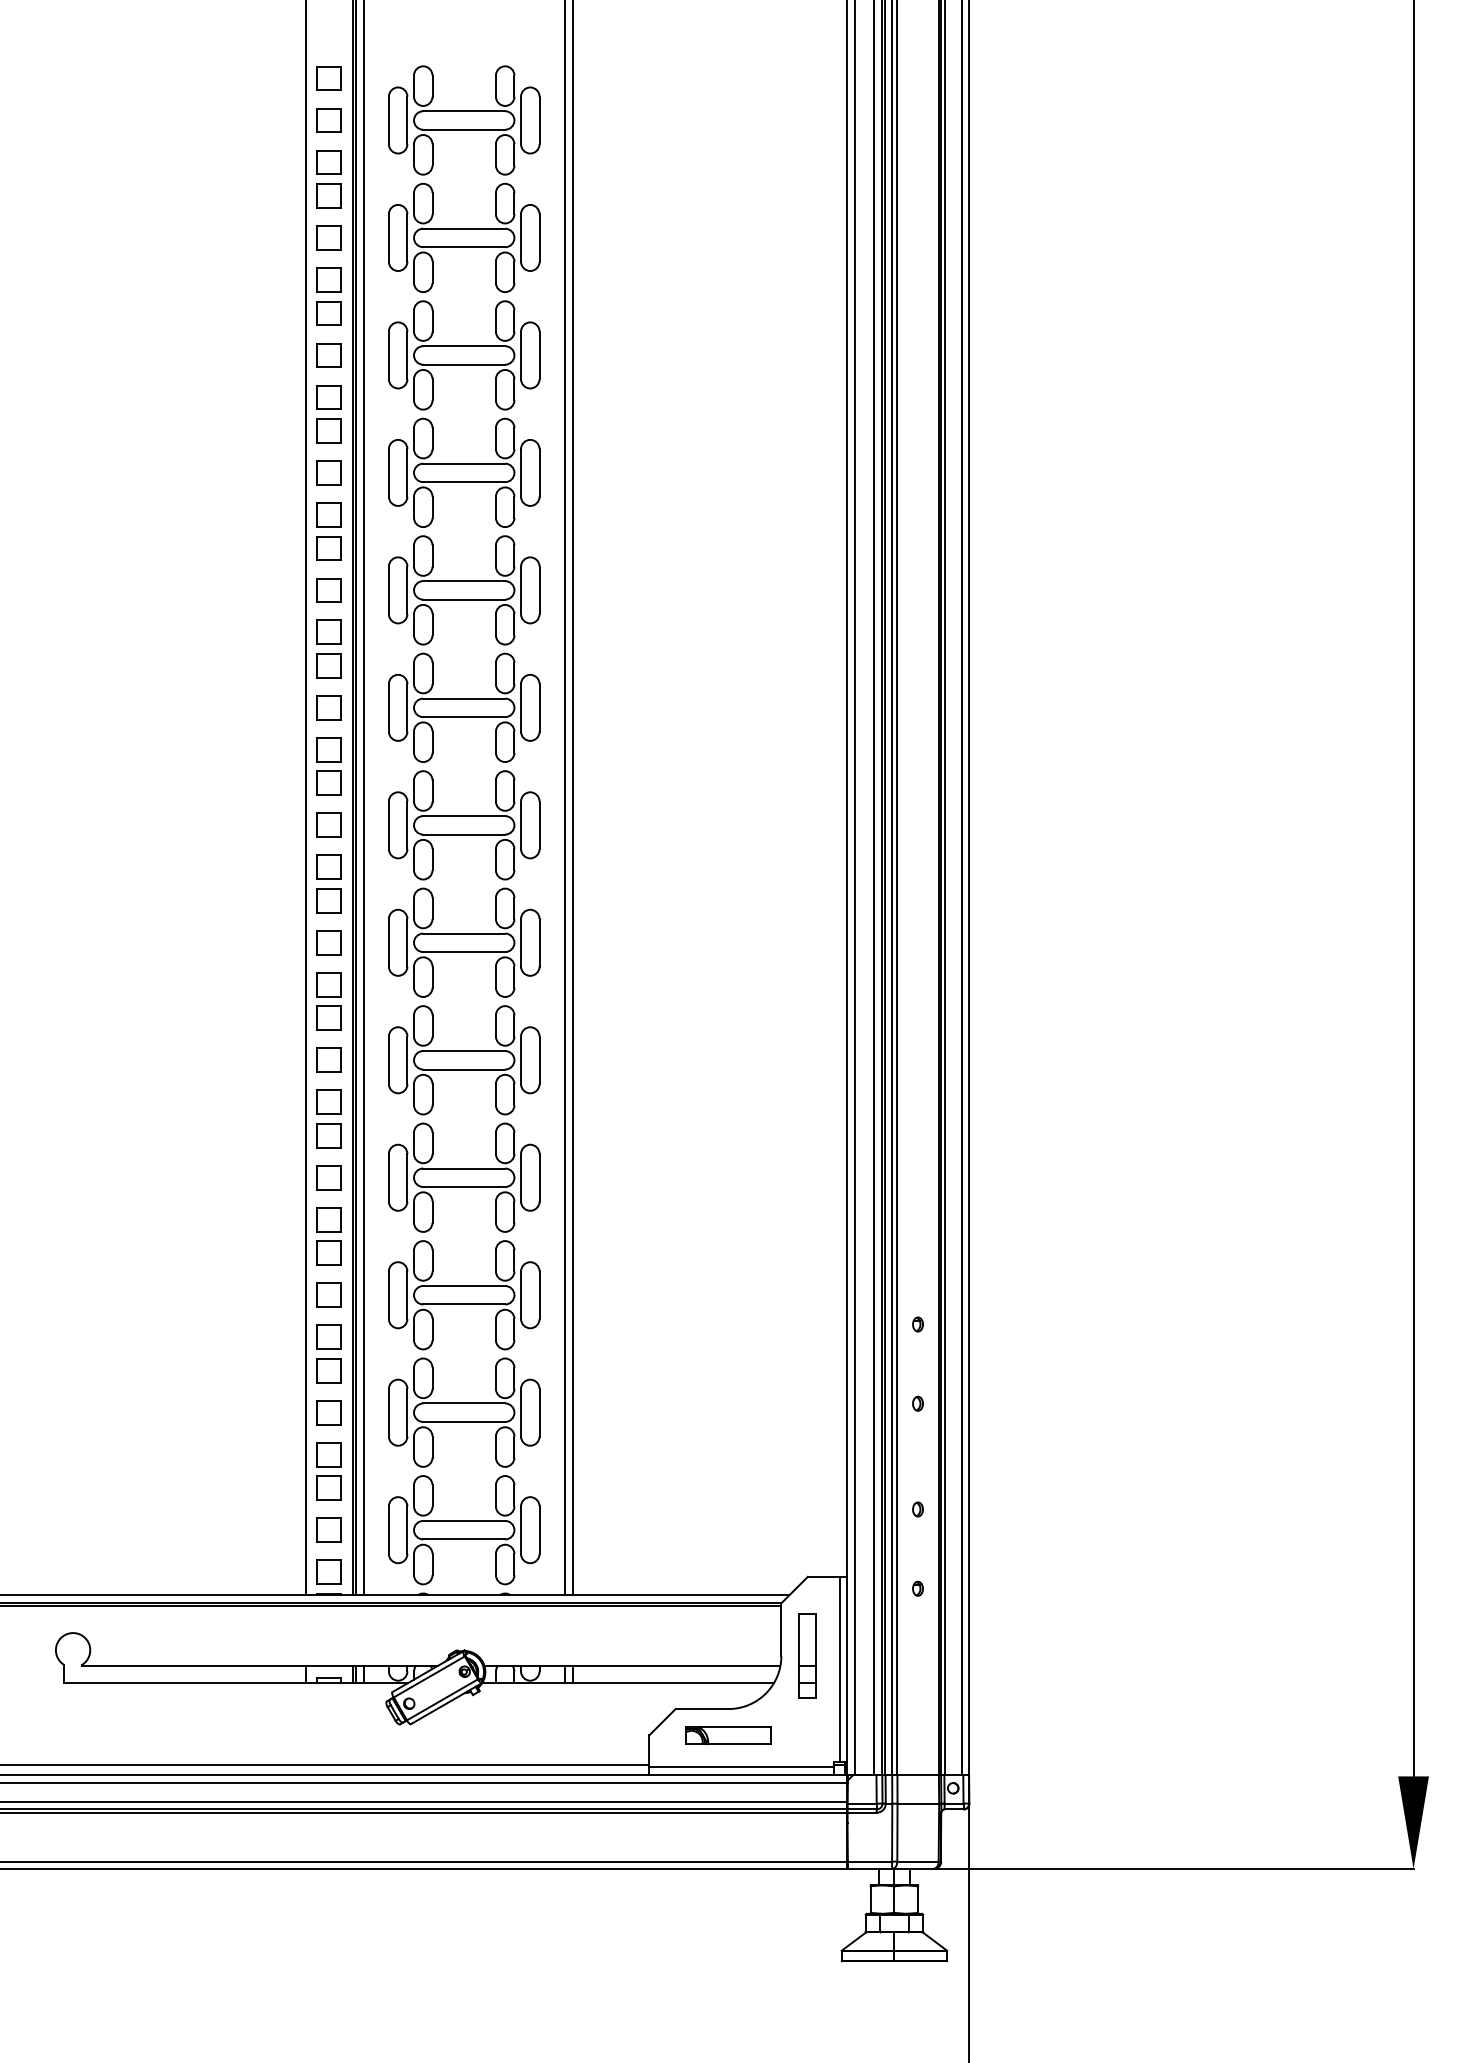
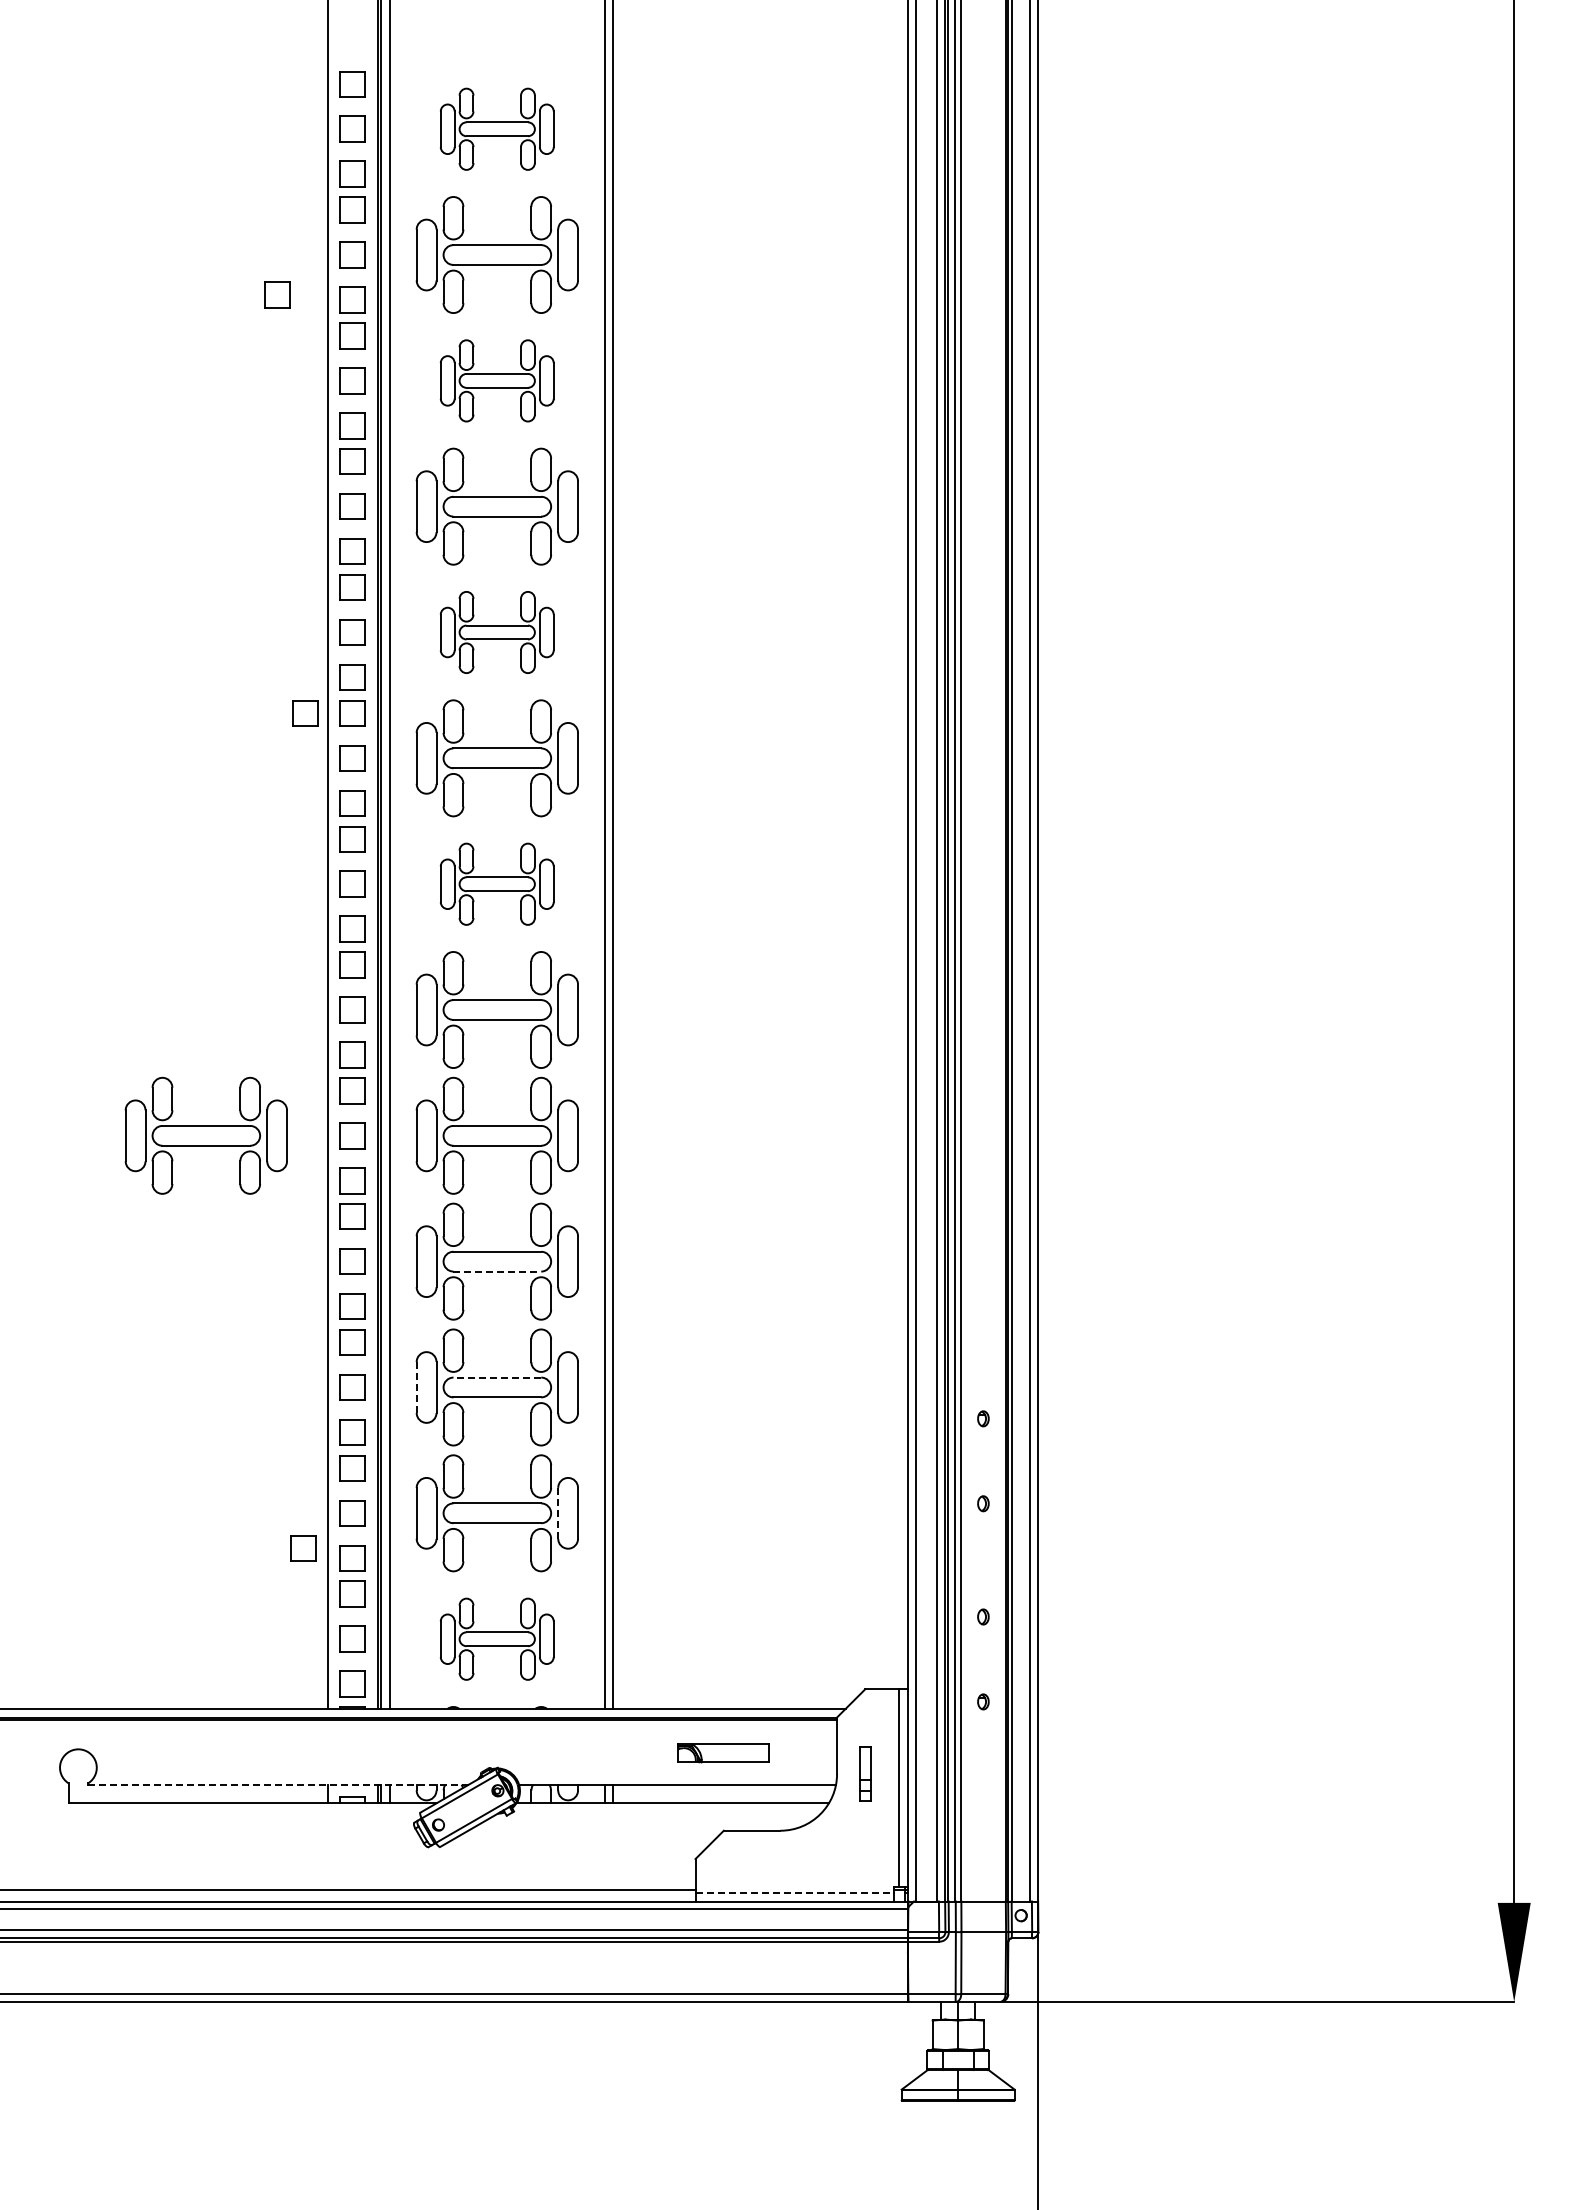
part: (463, 120) -> (496, 129), size x0.7
part: (258, 274) -> (277, 294), added
part: (463, 355) -> (496, 380), size x0.7
part: (463, 590) -> (496, 632), size x0.7
part: (285, 665) -> (305, 713), added
part: (463, 825) -> (496, 884), size x0.7
part: (191, 1059) -> (205, 1135), added
line: (464, 1186) -> (497, 1271), solid -> dashed
line: (464, 1285) -> (497, 1377), solid -> dashed
line: (388, 1296) -> (416, 1388), solid -> dashed
line: (521, 1412) -> (558, 1513), solid -> dashed
part: (283, 1445) -> (303, 1548), added
part: (463, 1530) -> (496, 1639), size x0.7
part: (807, 1655) -> (865, 1773), size x0.6
line: (260, 1665) -> (279, 1784), solid -> dashed
part: (728, 1735) -> (723, 1753), moved
line: (742, 1767) -> (795, 1893), solid -> dashed

